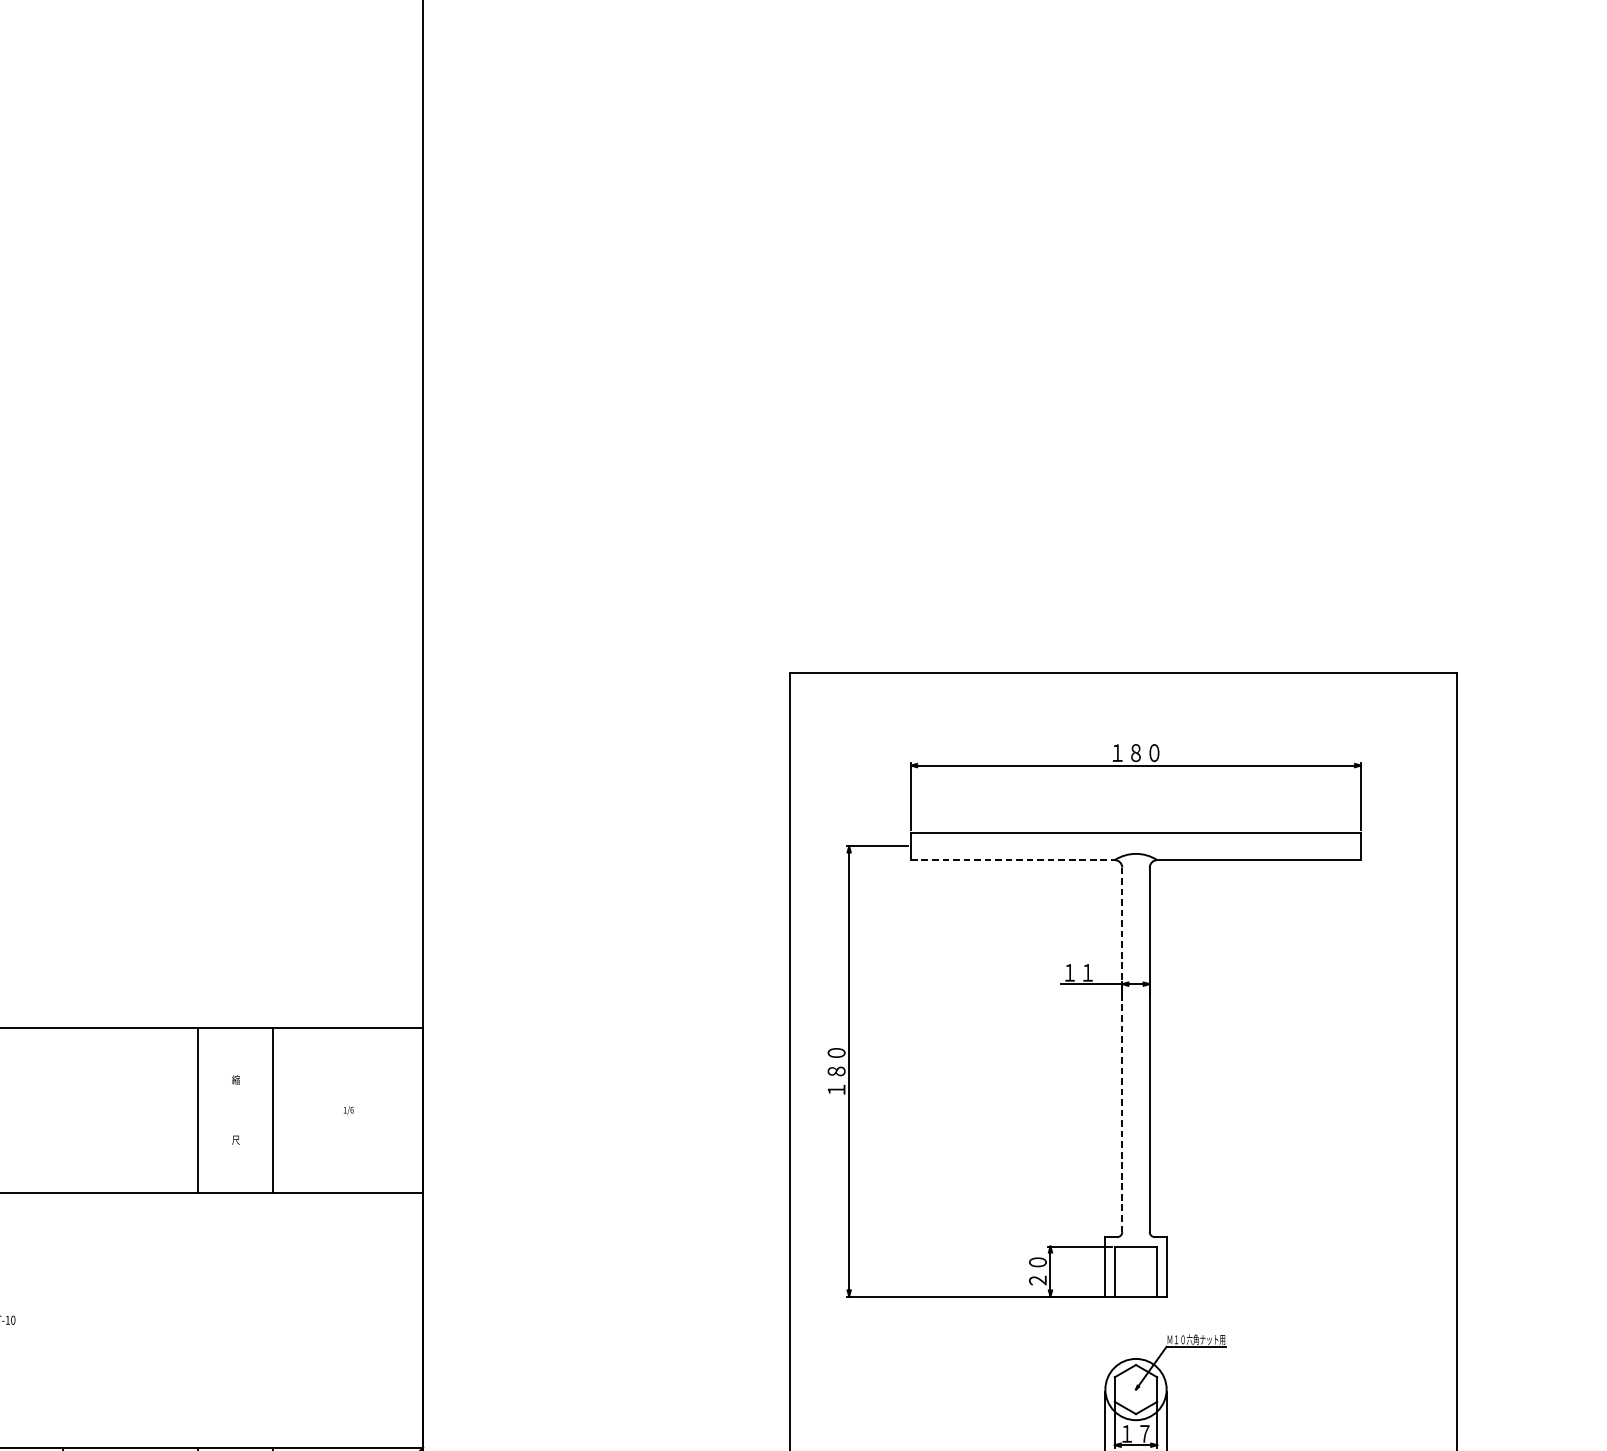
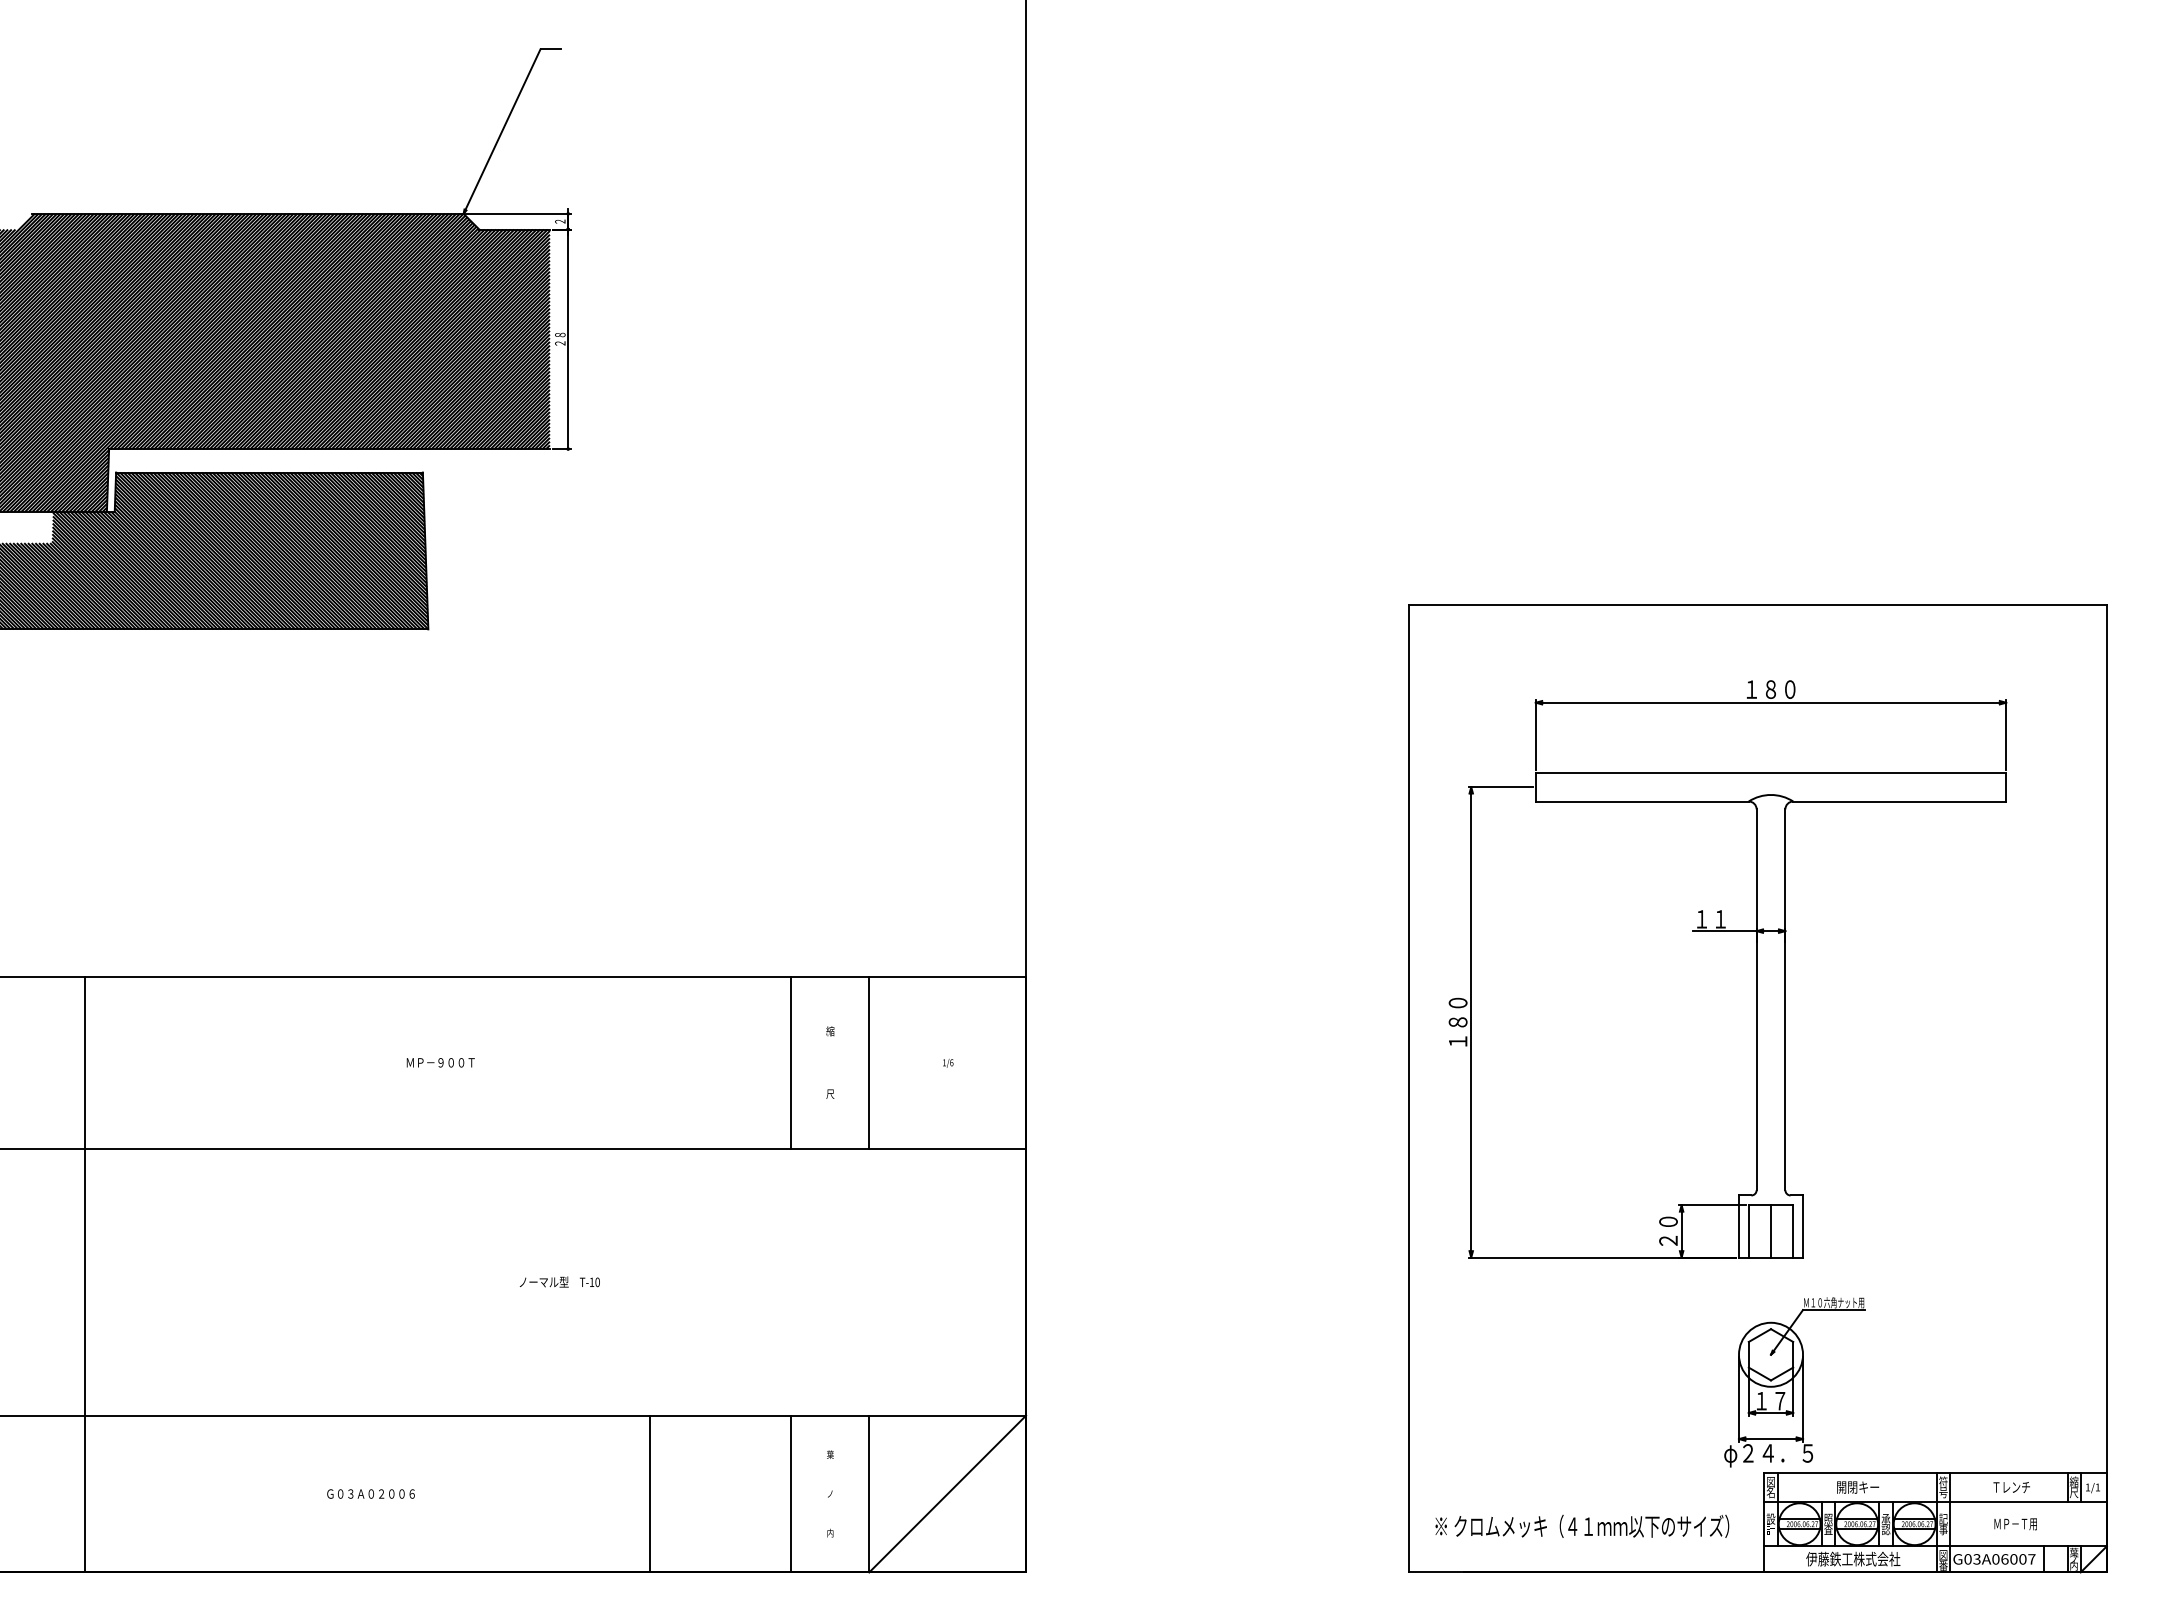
line: (1013, 860) -> (1642, 801), dashed -> solid
line: (1122, 1050) -> (1756, 1000), dashed -> solid
line: (1136, 1271) -> (1771, 1231), added

